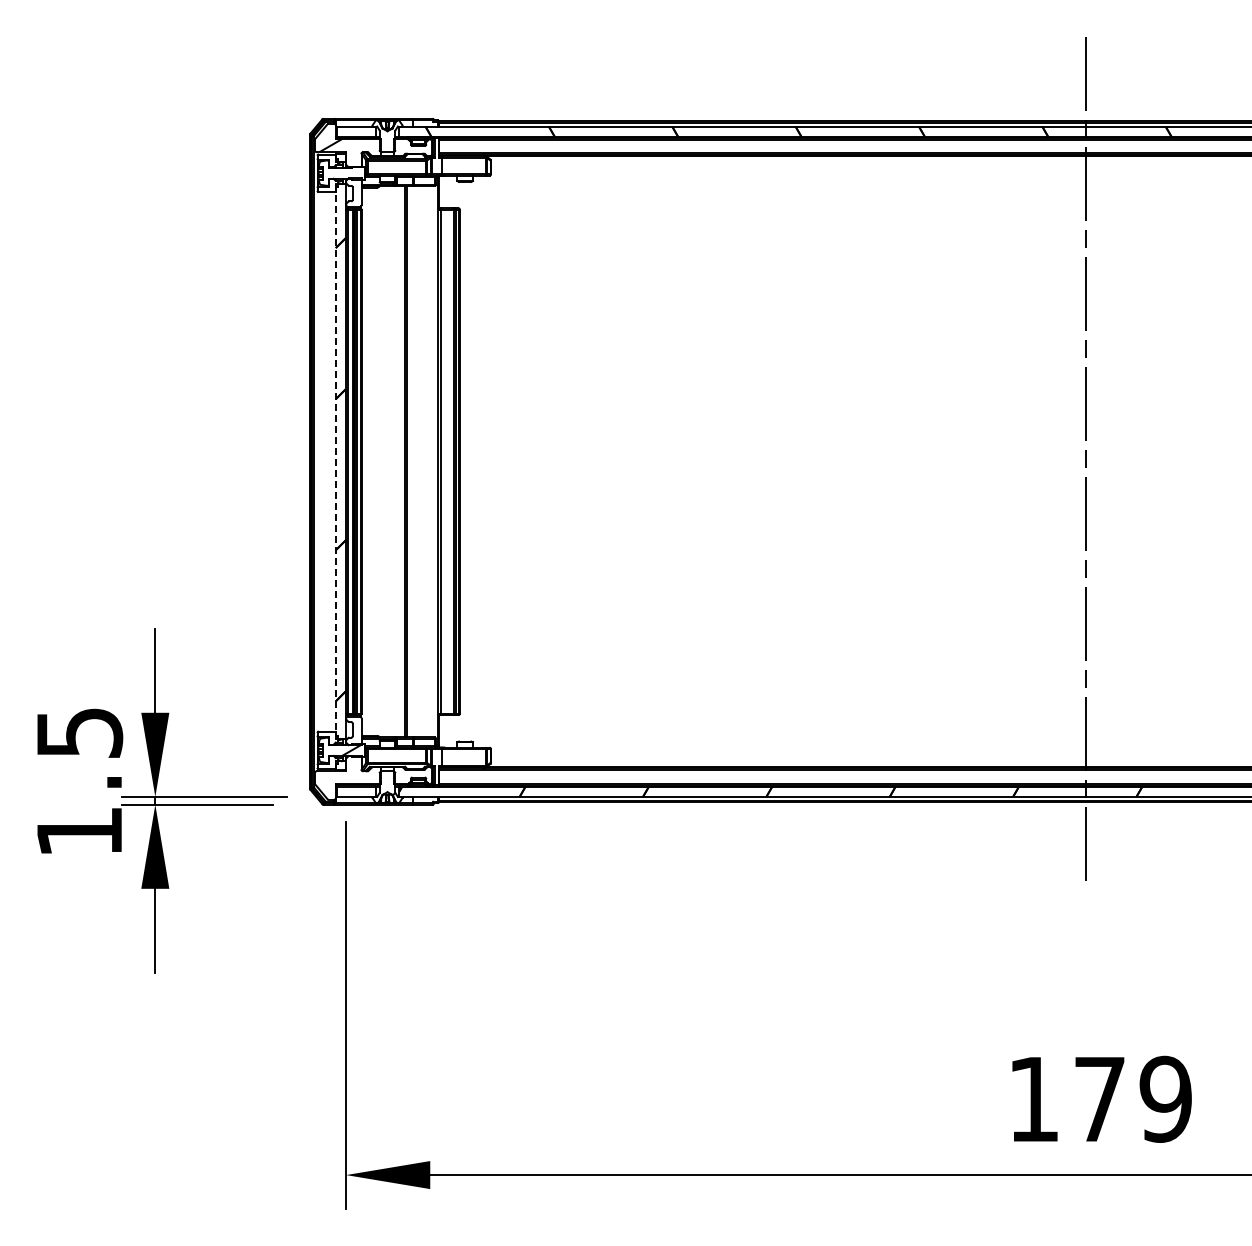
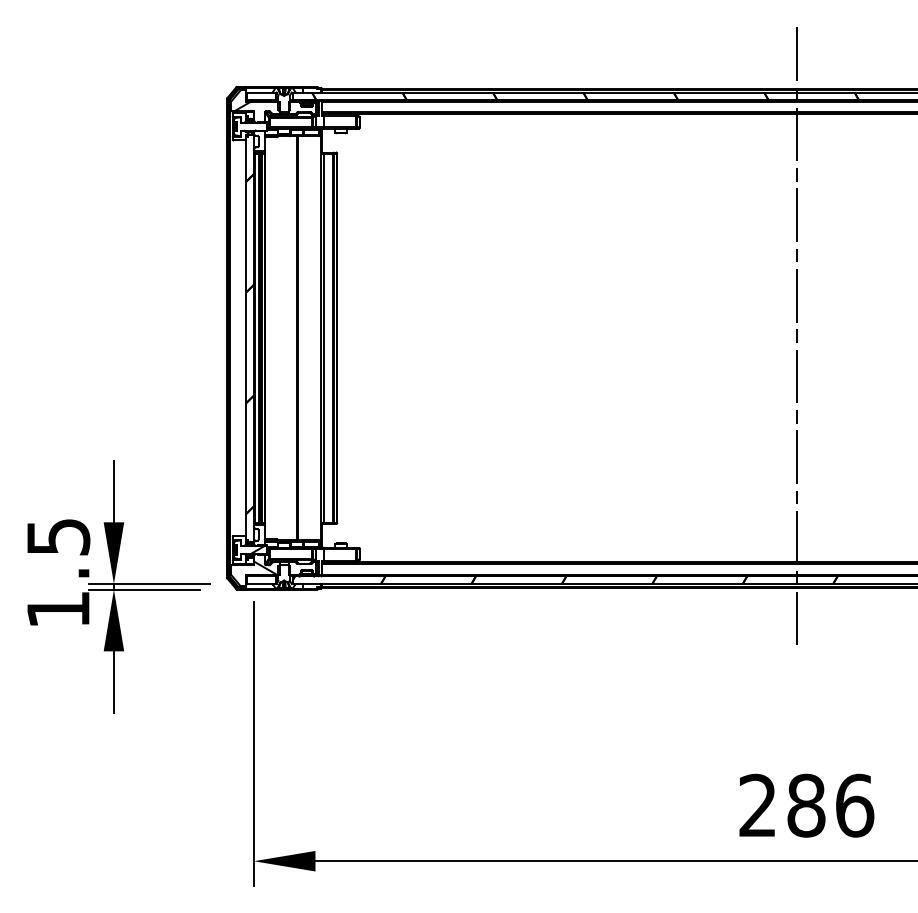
line: (335, 462) -> (246, 338), dashed -> solid
hatch: (361, 775) -> (265, 568), added
text: (1100, 1098) -> (806, 805), 179 -> 286

